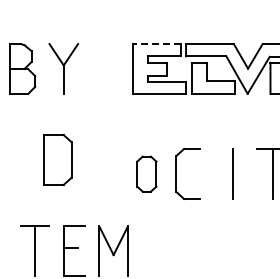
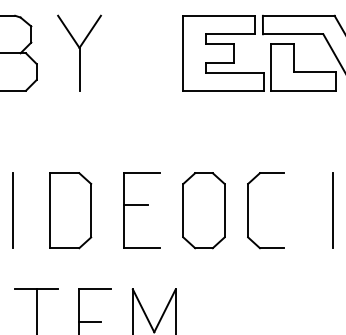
line: (156, 44) -> (218, 16), dashed -> solid
part: (57, 160) -> (70, 211), moved
line: (19, 173) -> (13, 209), added
part: (105, 173) -> (142, 209), added
part: (146, 174) -> (203, 211), size x1.43

